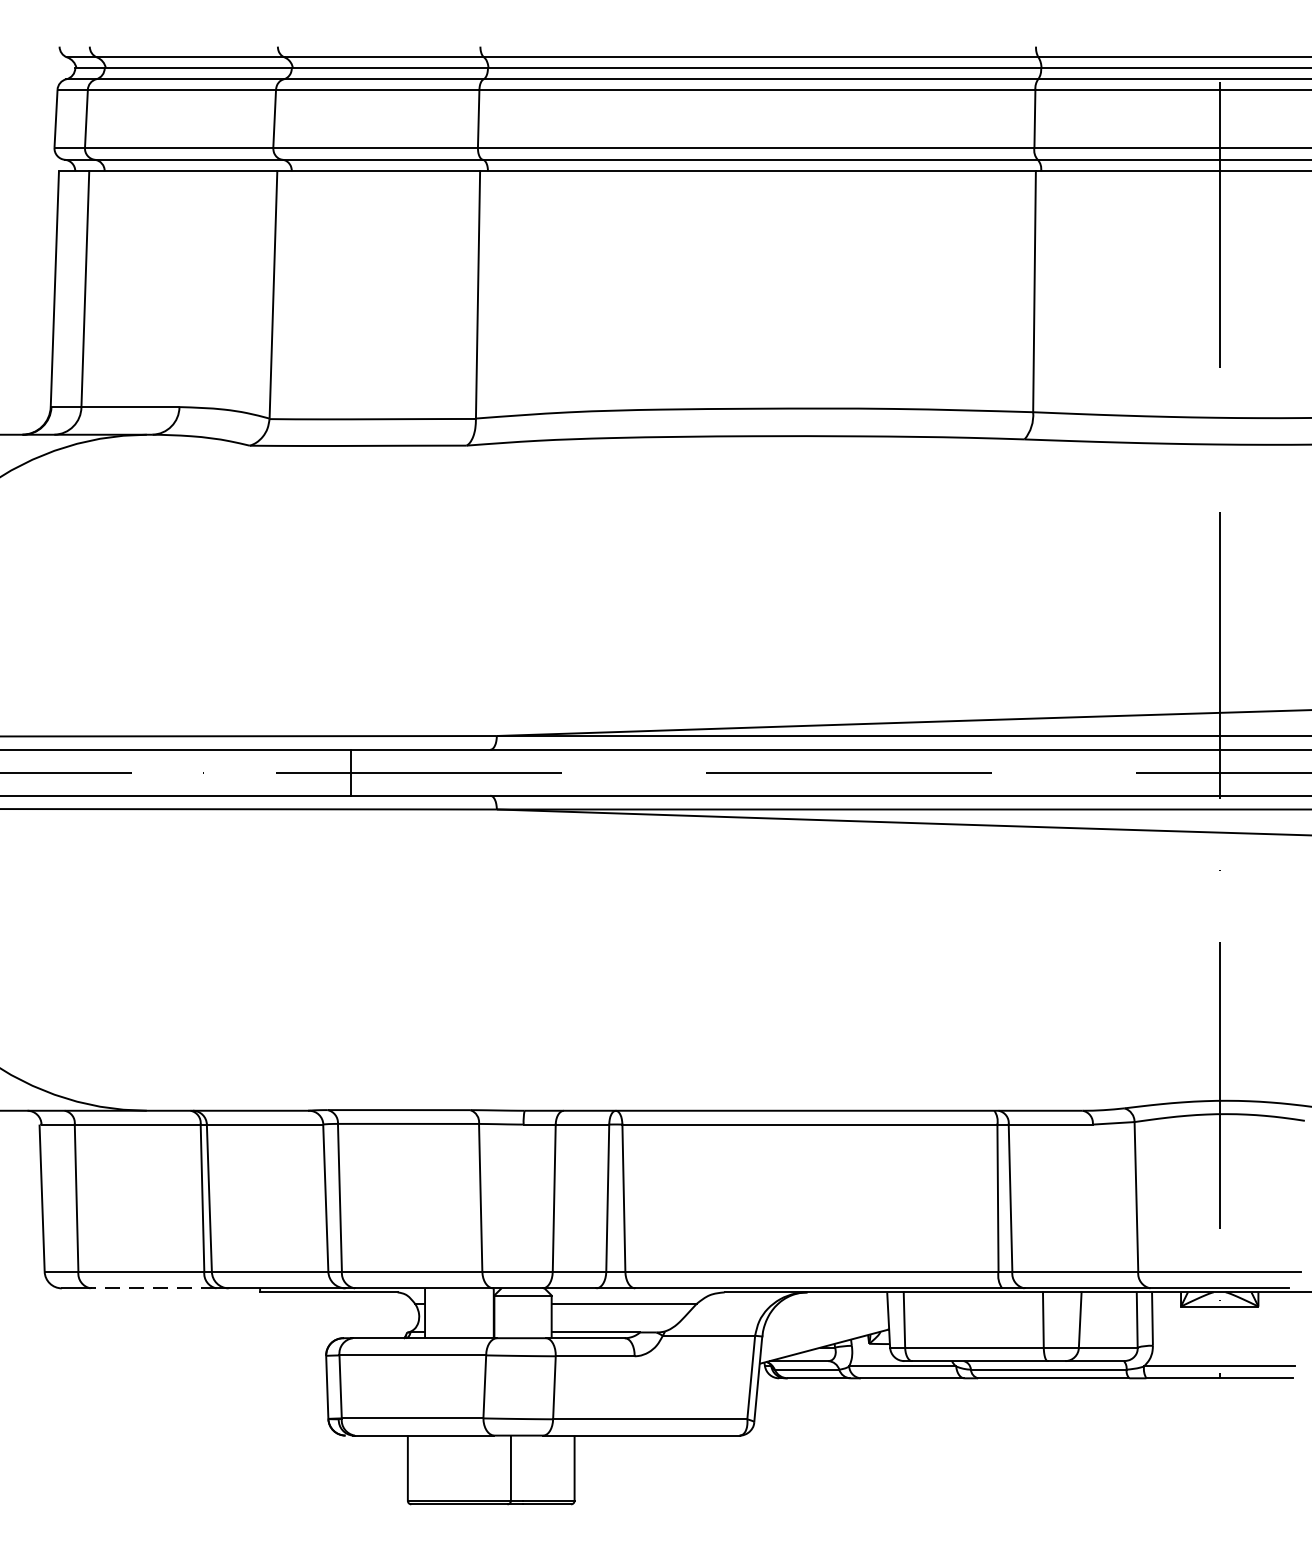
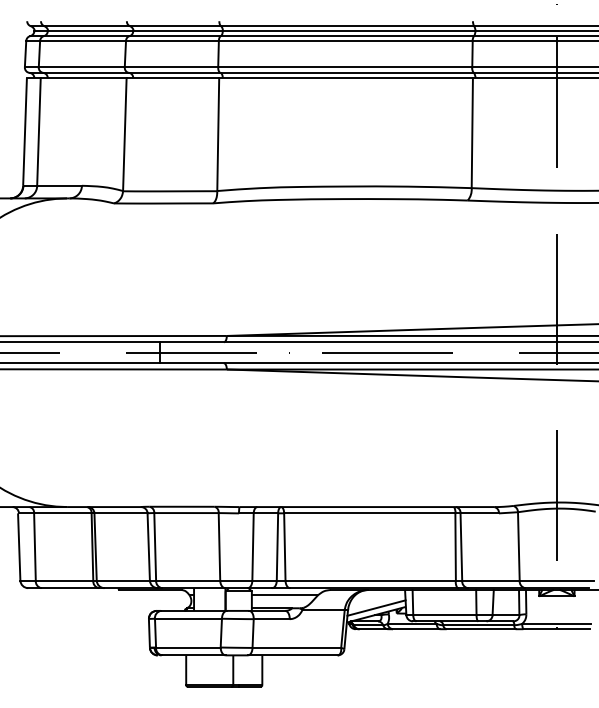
line: (154, 1289) -> (70, 588), dashed -> solid
line: (824, 1330) -> (376, 607), added

